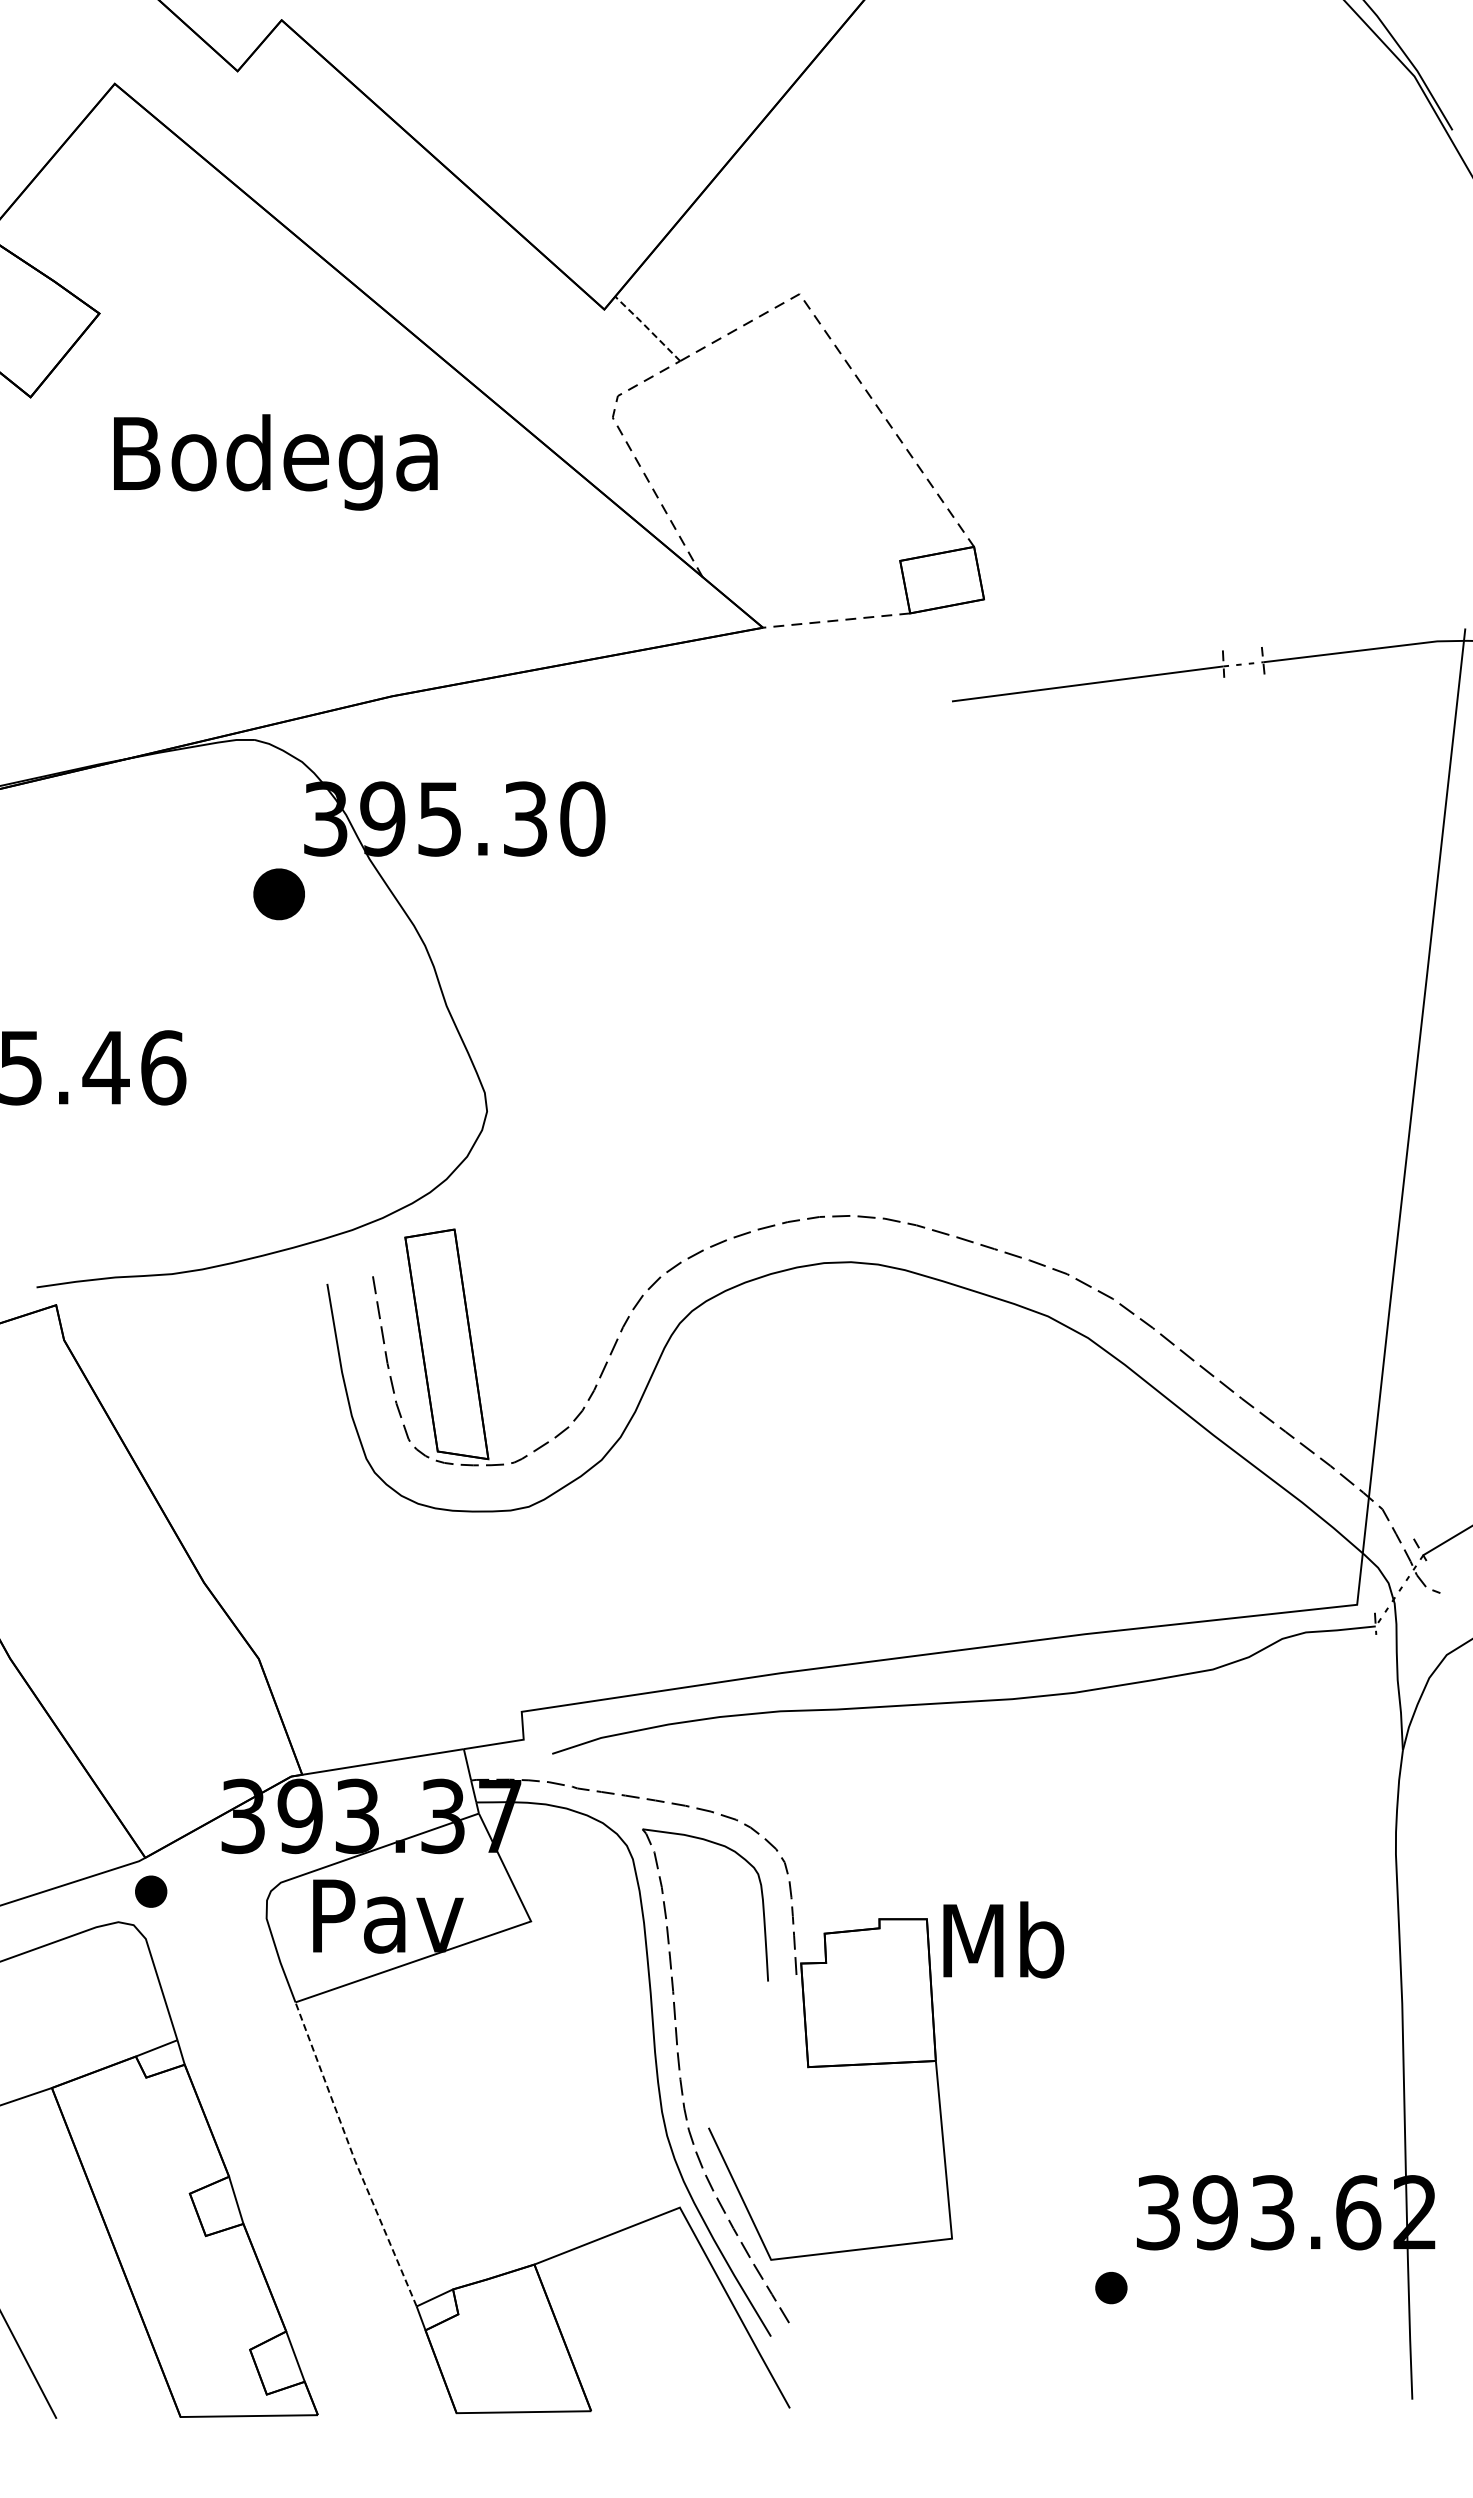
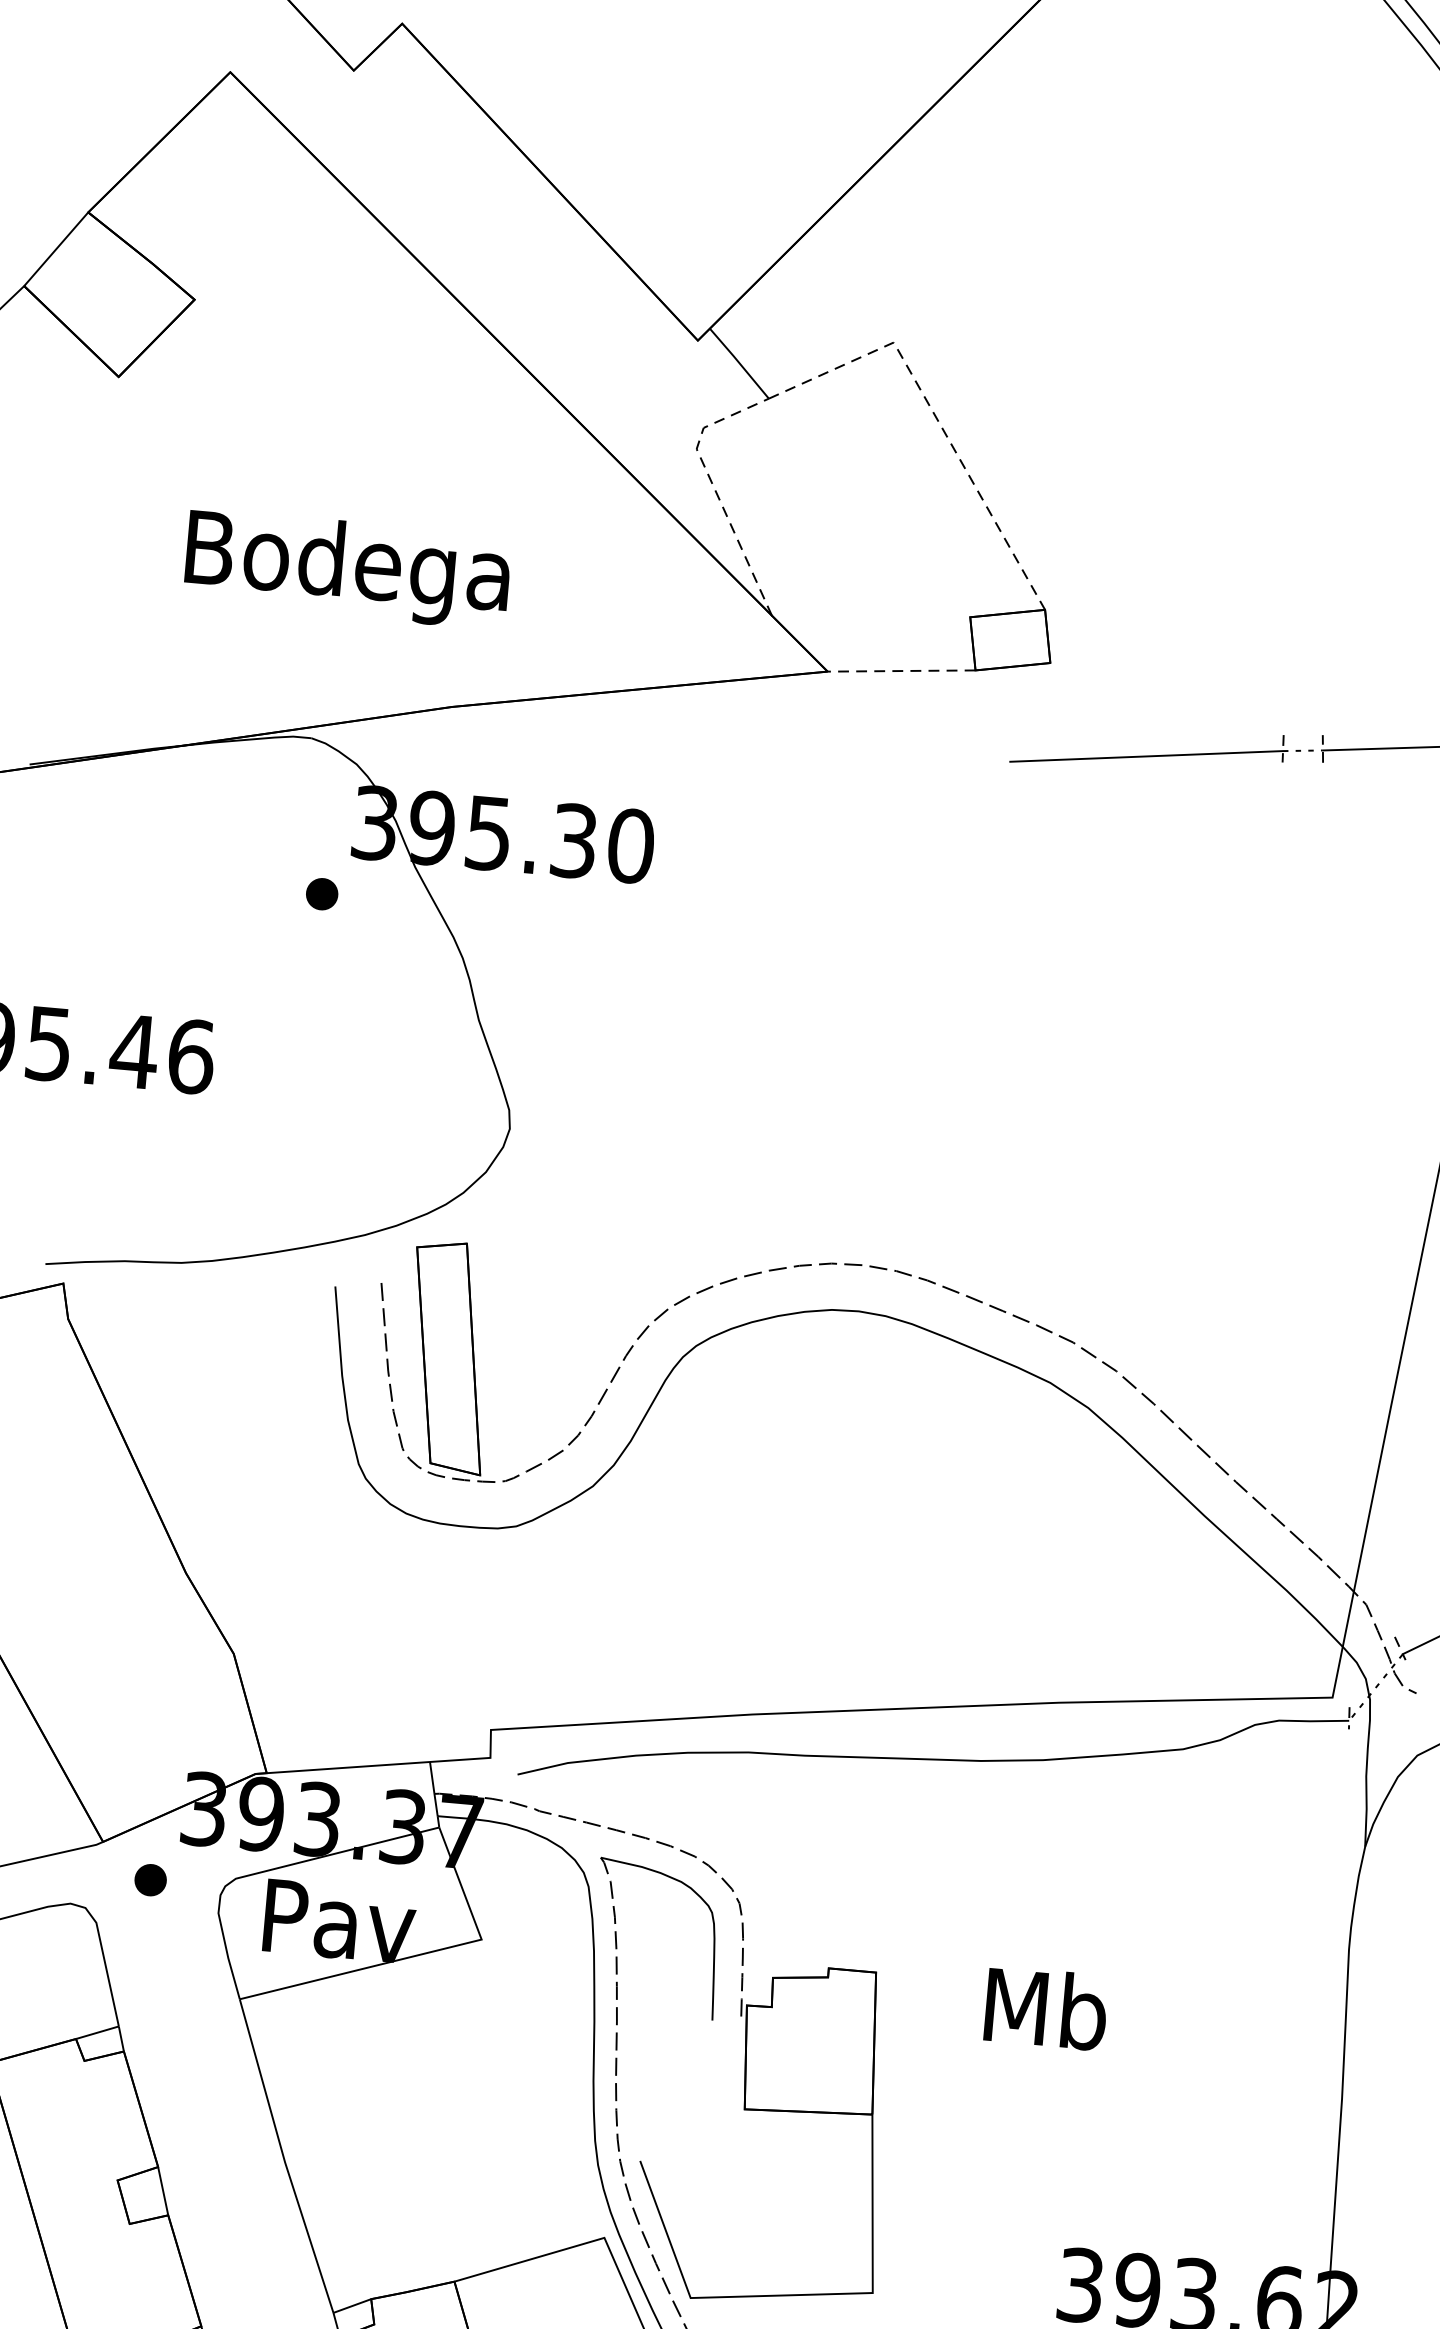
line: (647, 328) -> (739, 363), dashed -> solid
text: (275, 462) -> (347, 569), moved
part: (279, 894) -> (322, 894), size x0.62
part: (151, 1891) -> (151, 1880), moved
text: (1003, 1939) -> (1046, 2008), moved
line: (353, 2155) -> (283, 2156), dashed -> solid

